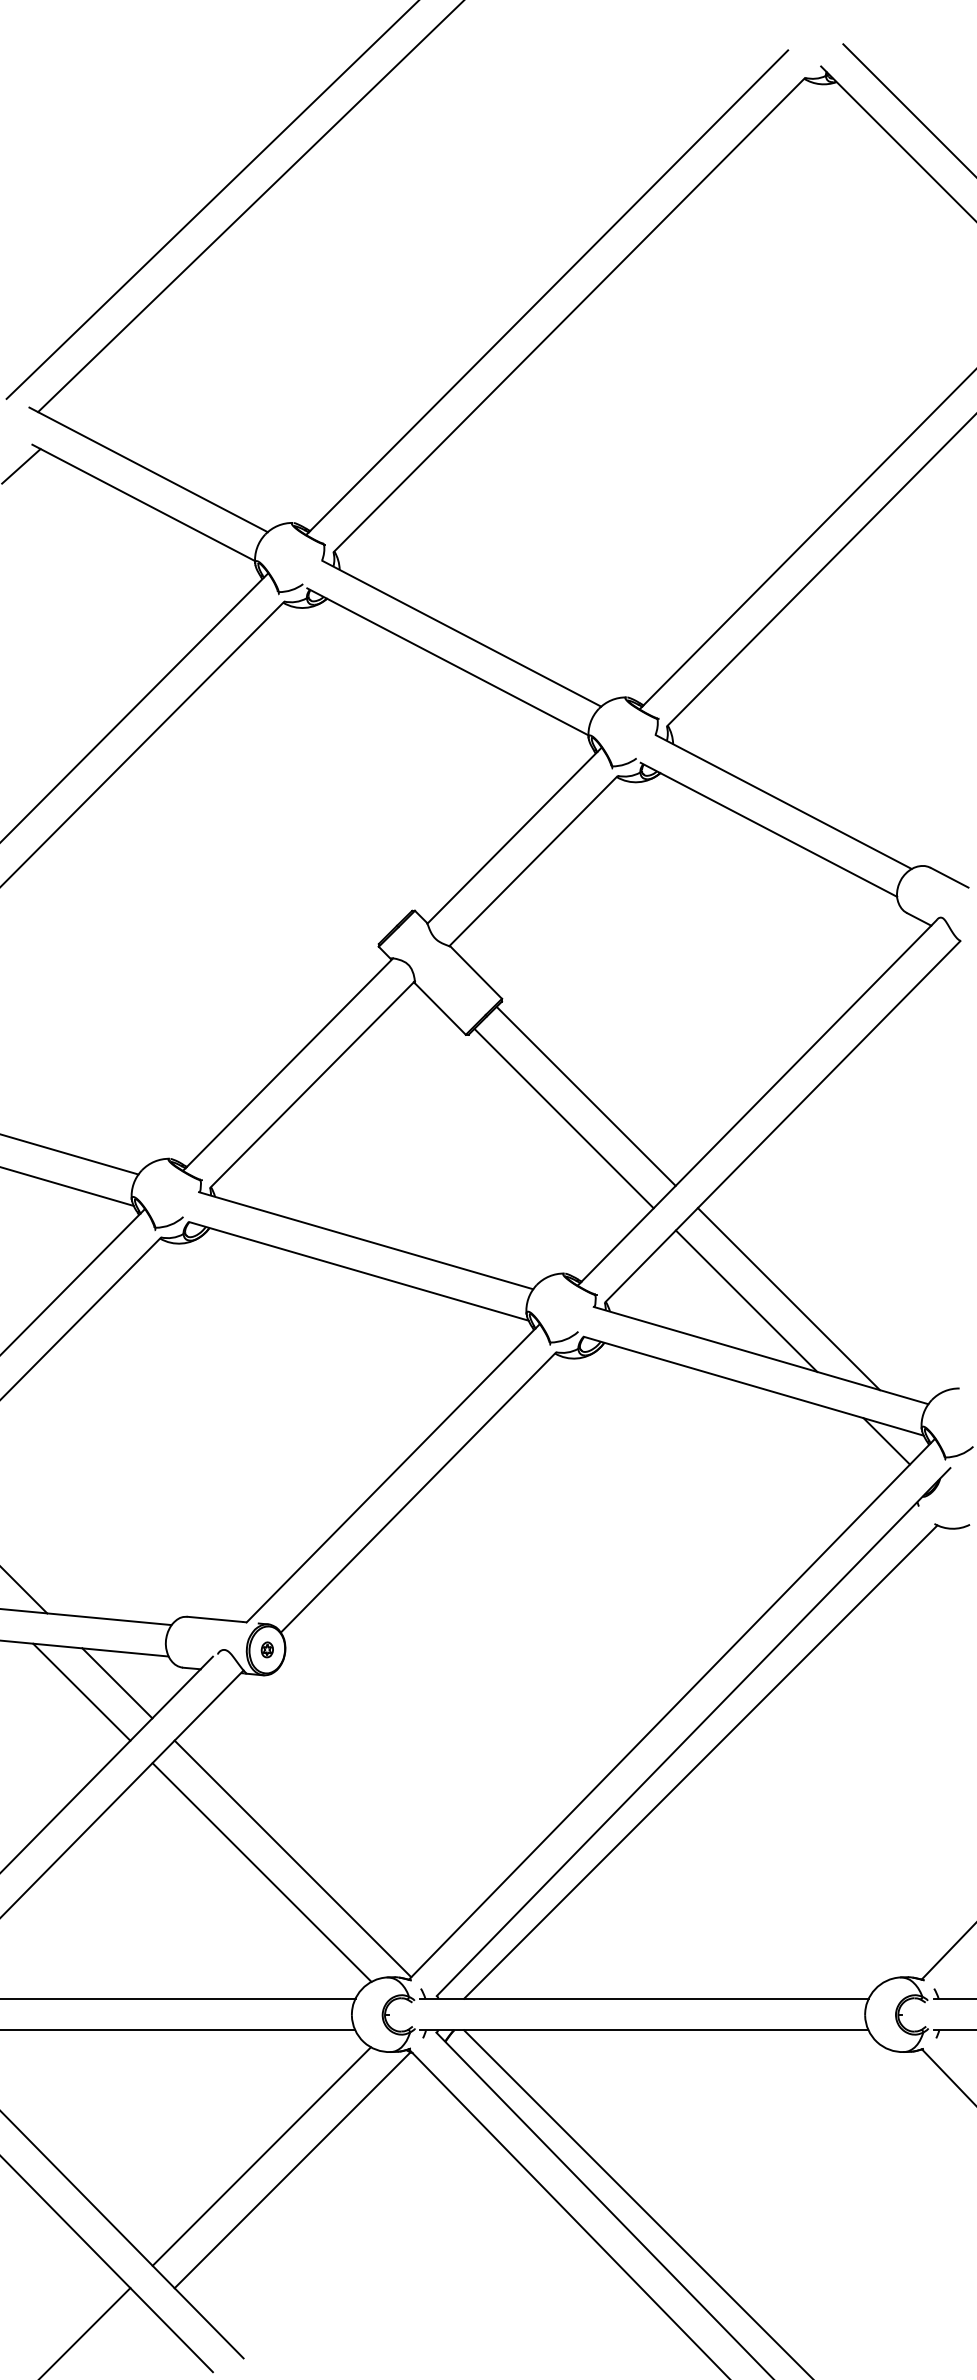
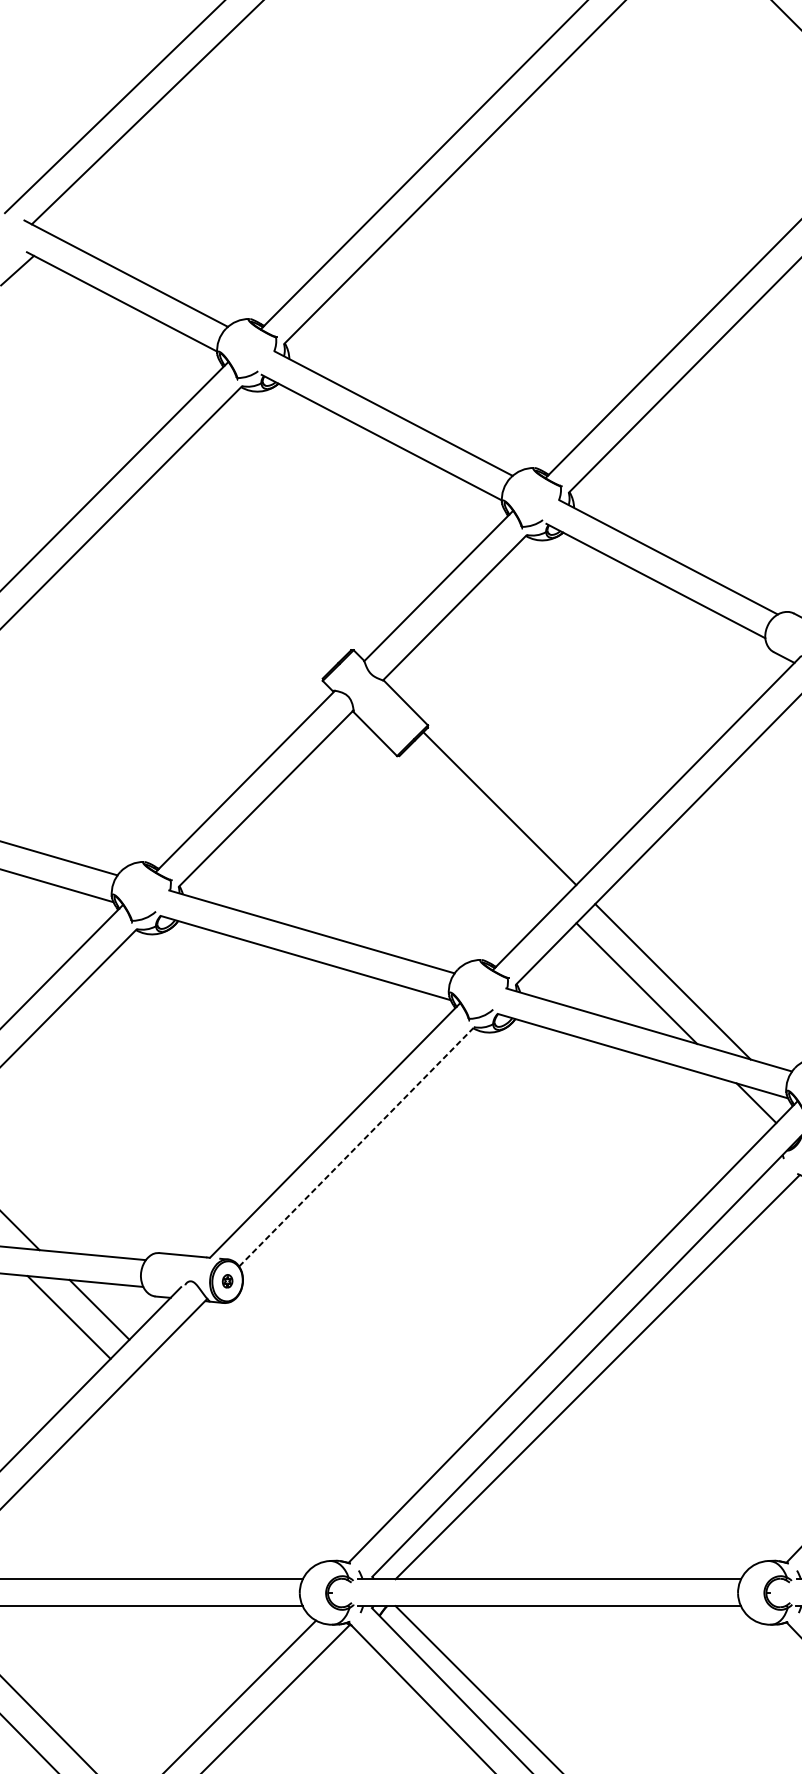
line: (563, 1118) -> (480, 827), removed
line: (418, 1492) -> (356, 1146), solid -> dashed
line: (292, 1858) -> (249, 1459), removed
line: (261, 1872) -> (222, 1471), removed

